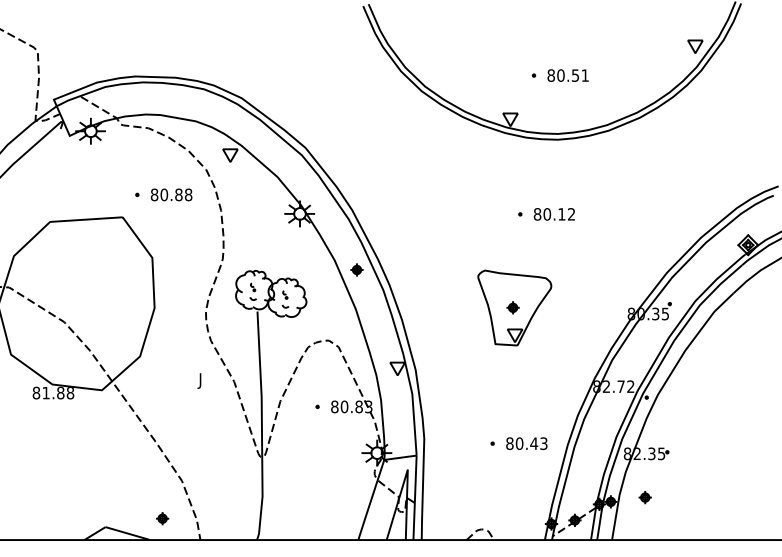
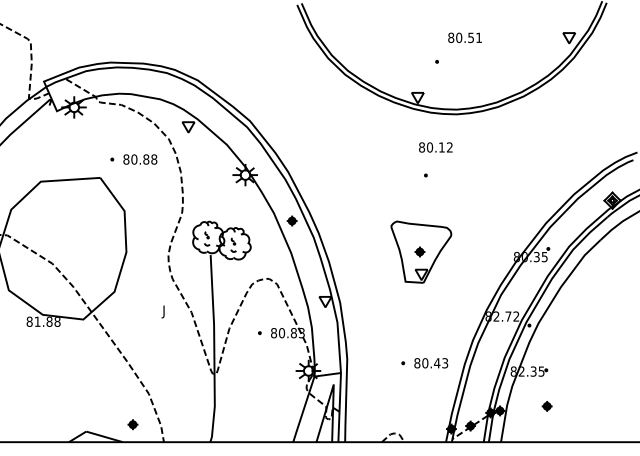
text: (567, 75) -> (464, 37), moved
text: (554, 214) -> (435, 147), moved
part: (644, 497) -> (546, 406), moved

